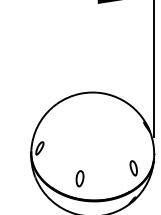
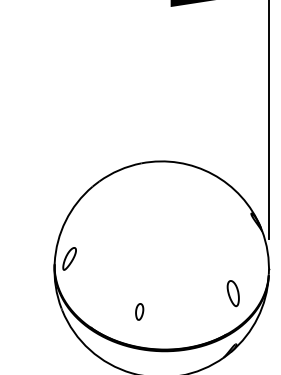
part: (79, 178) -> (138, 311), size x0.6

